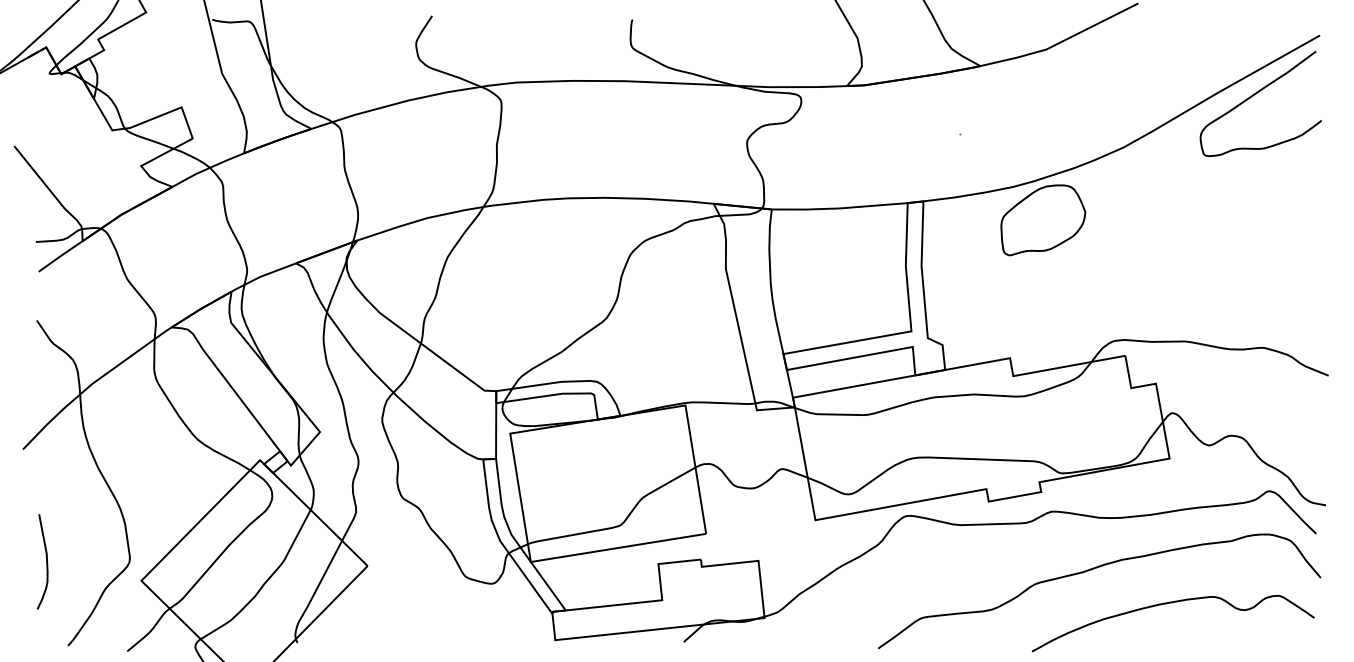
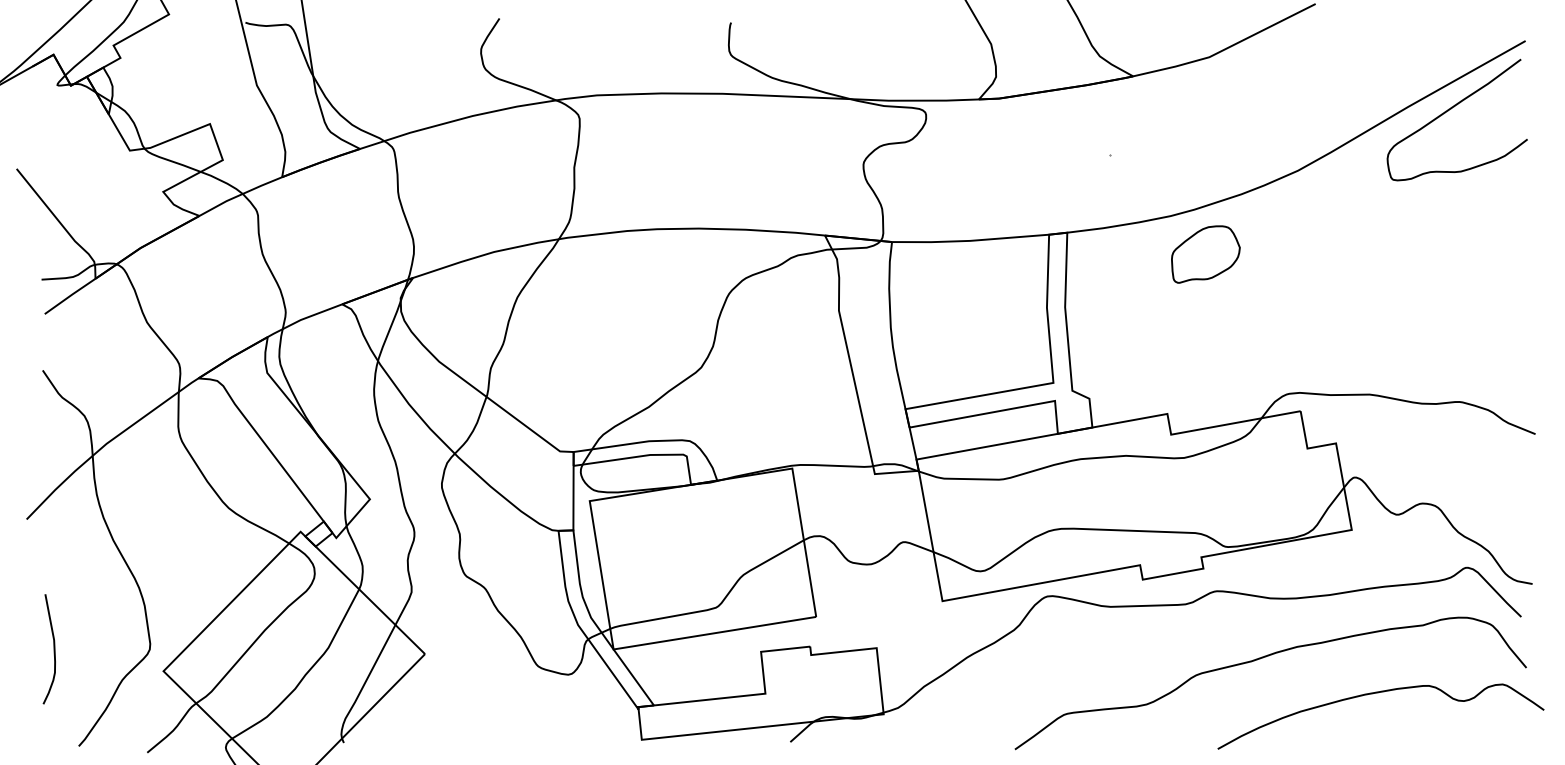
part: (1043, 220) -> (1205, 254), size x0.7
curve: (1171, 603) -> (1378, 693), moved

